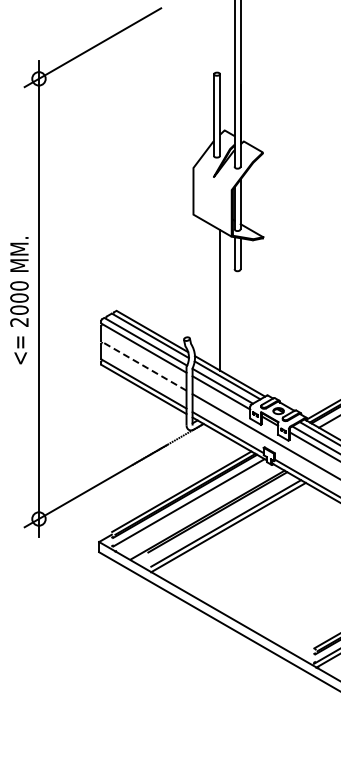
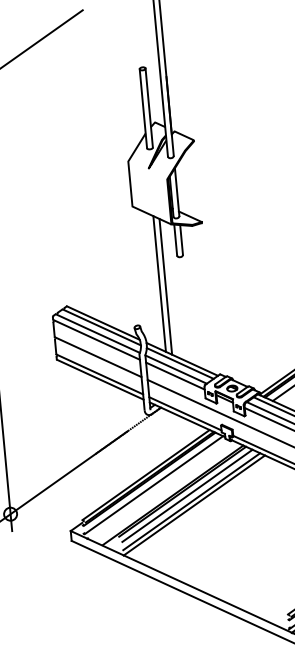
line: (214, 296) -> (160, 283), added
line: (143, 365) -> (97, 356), dashed -> solid
line: (222, 516) -> (187, 495), added

